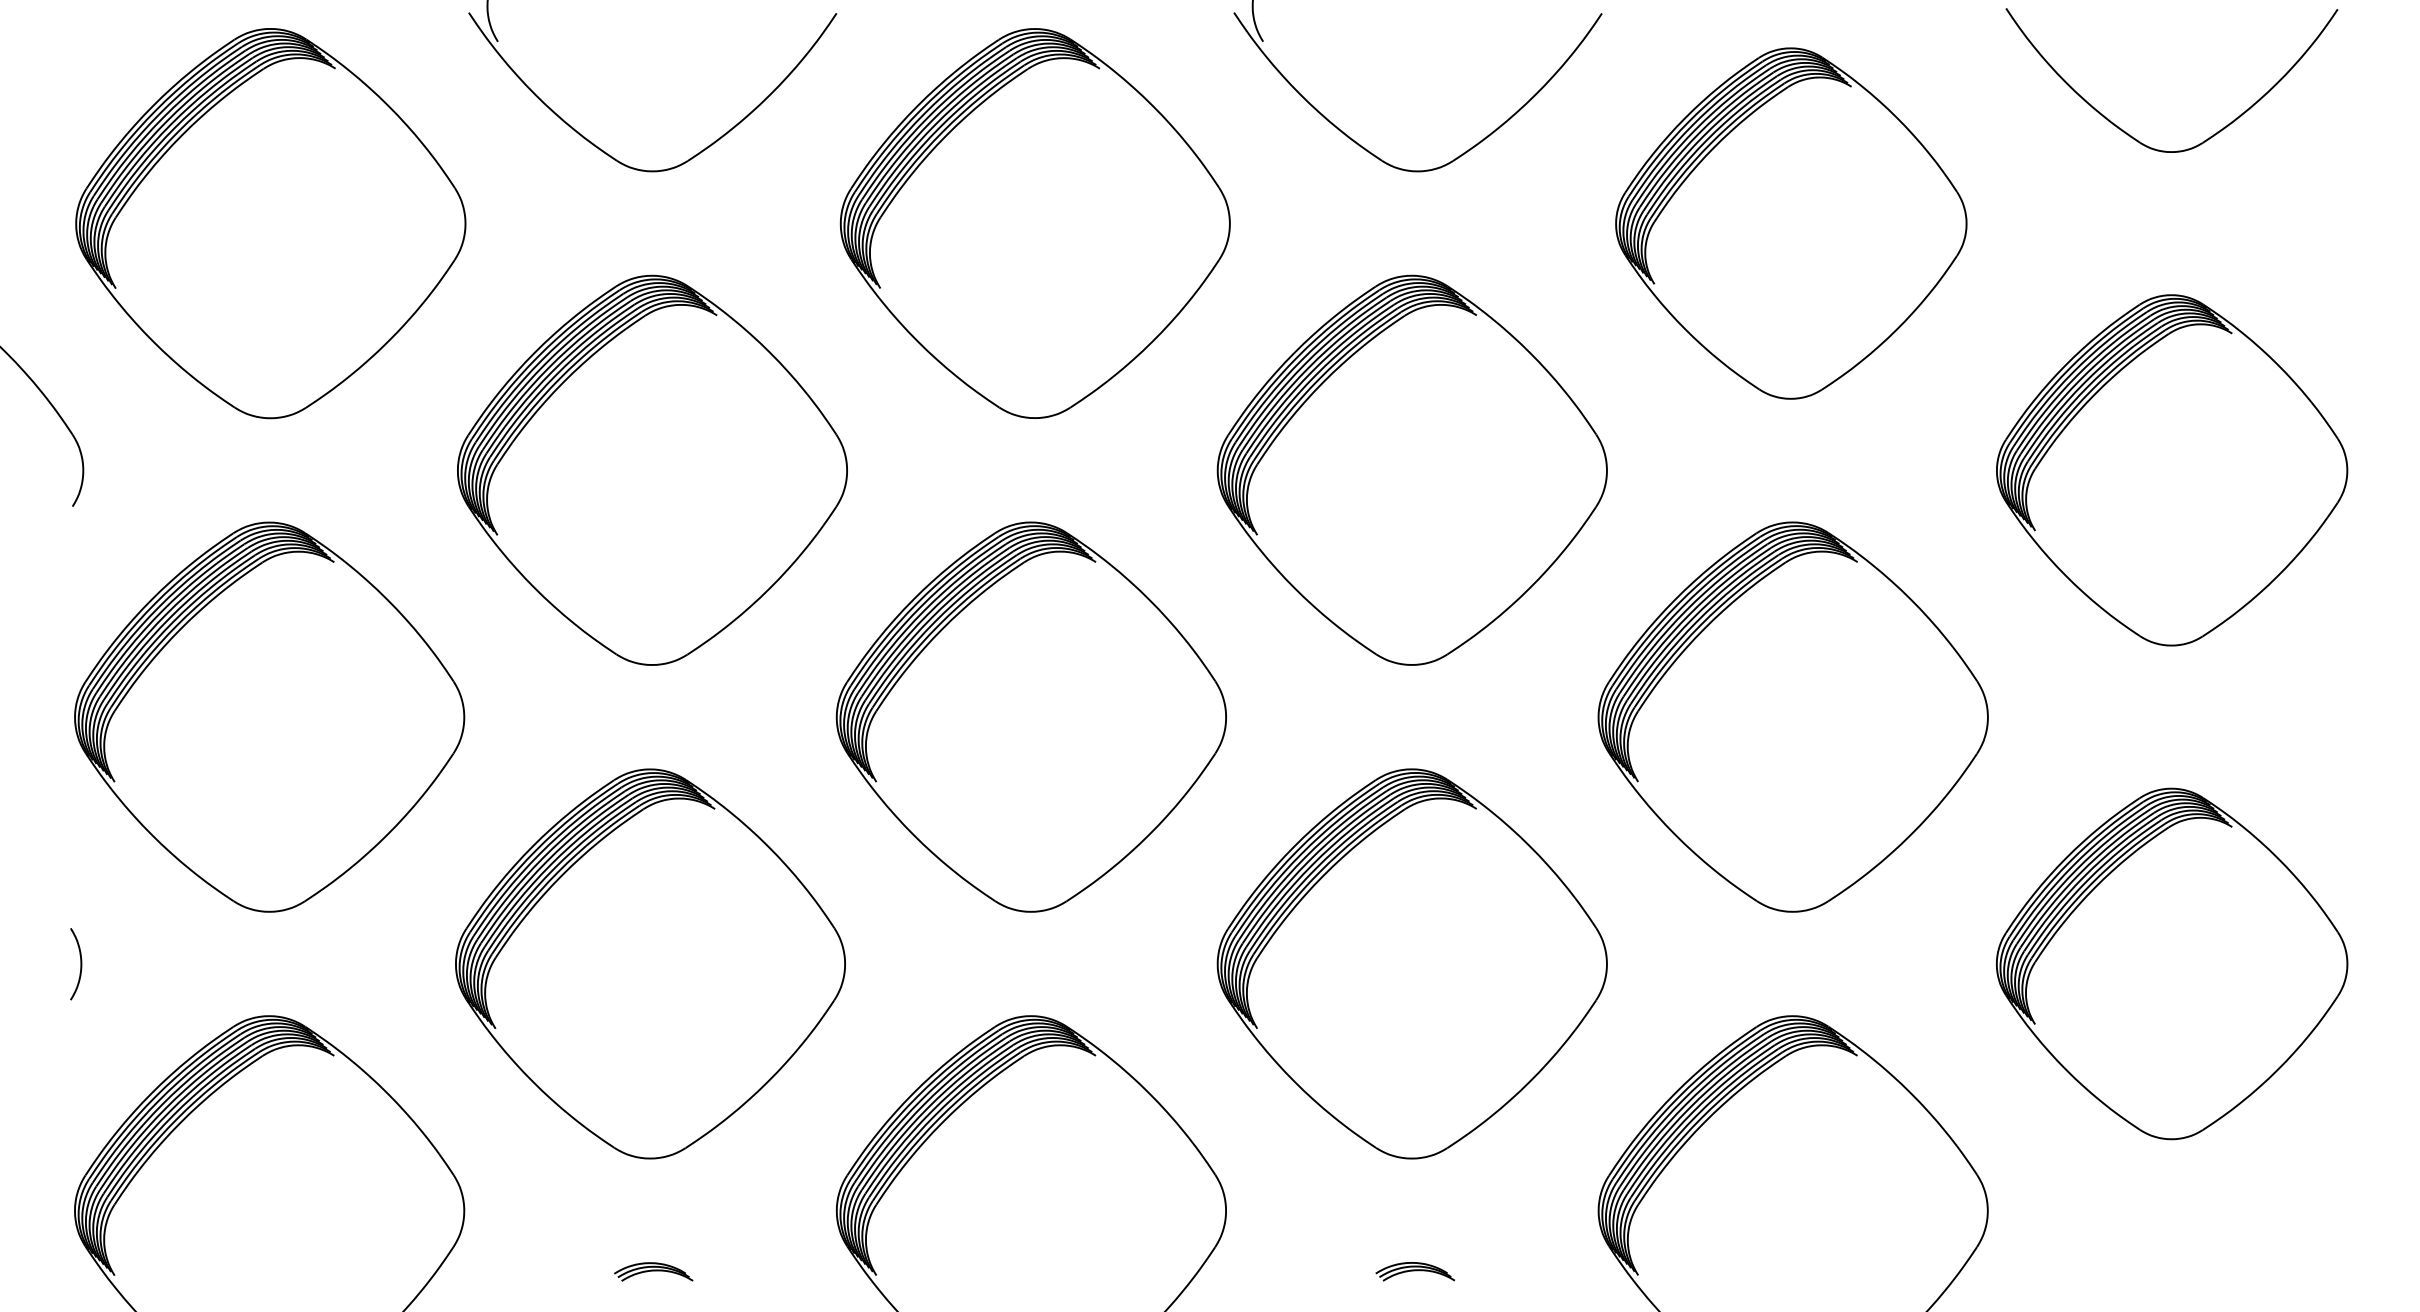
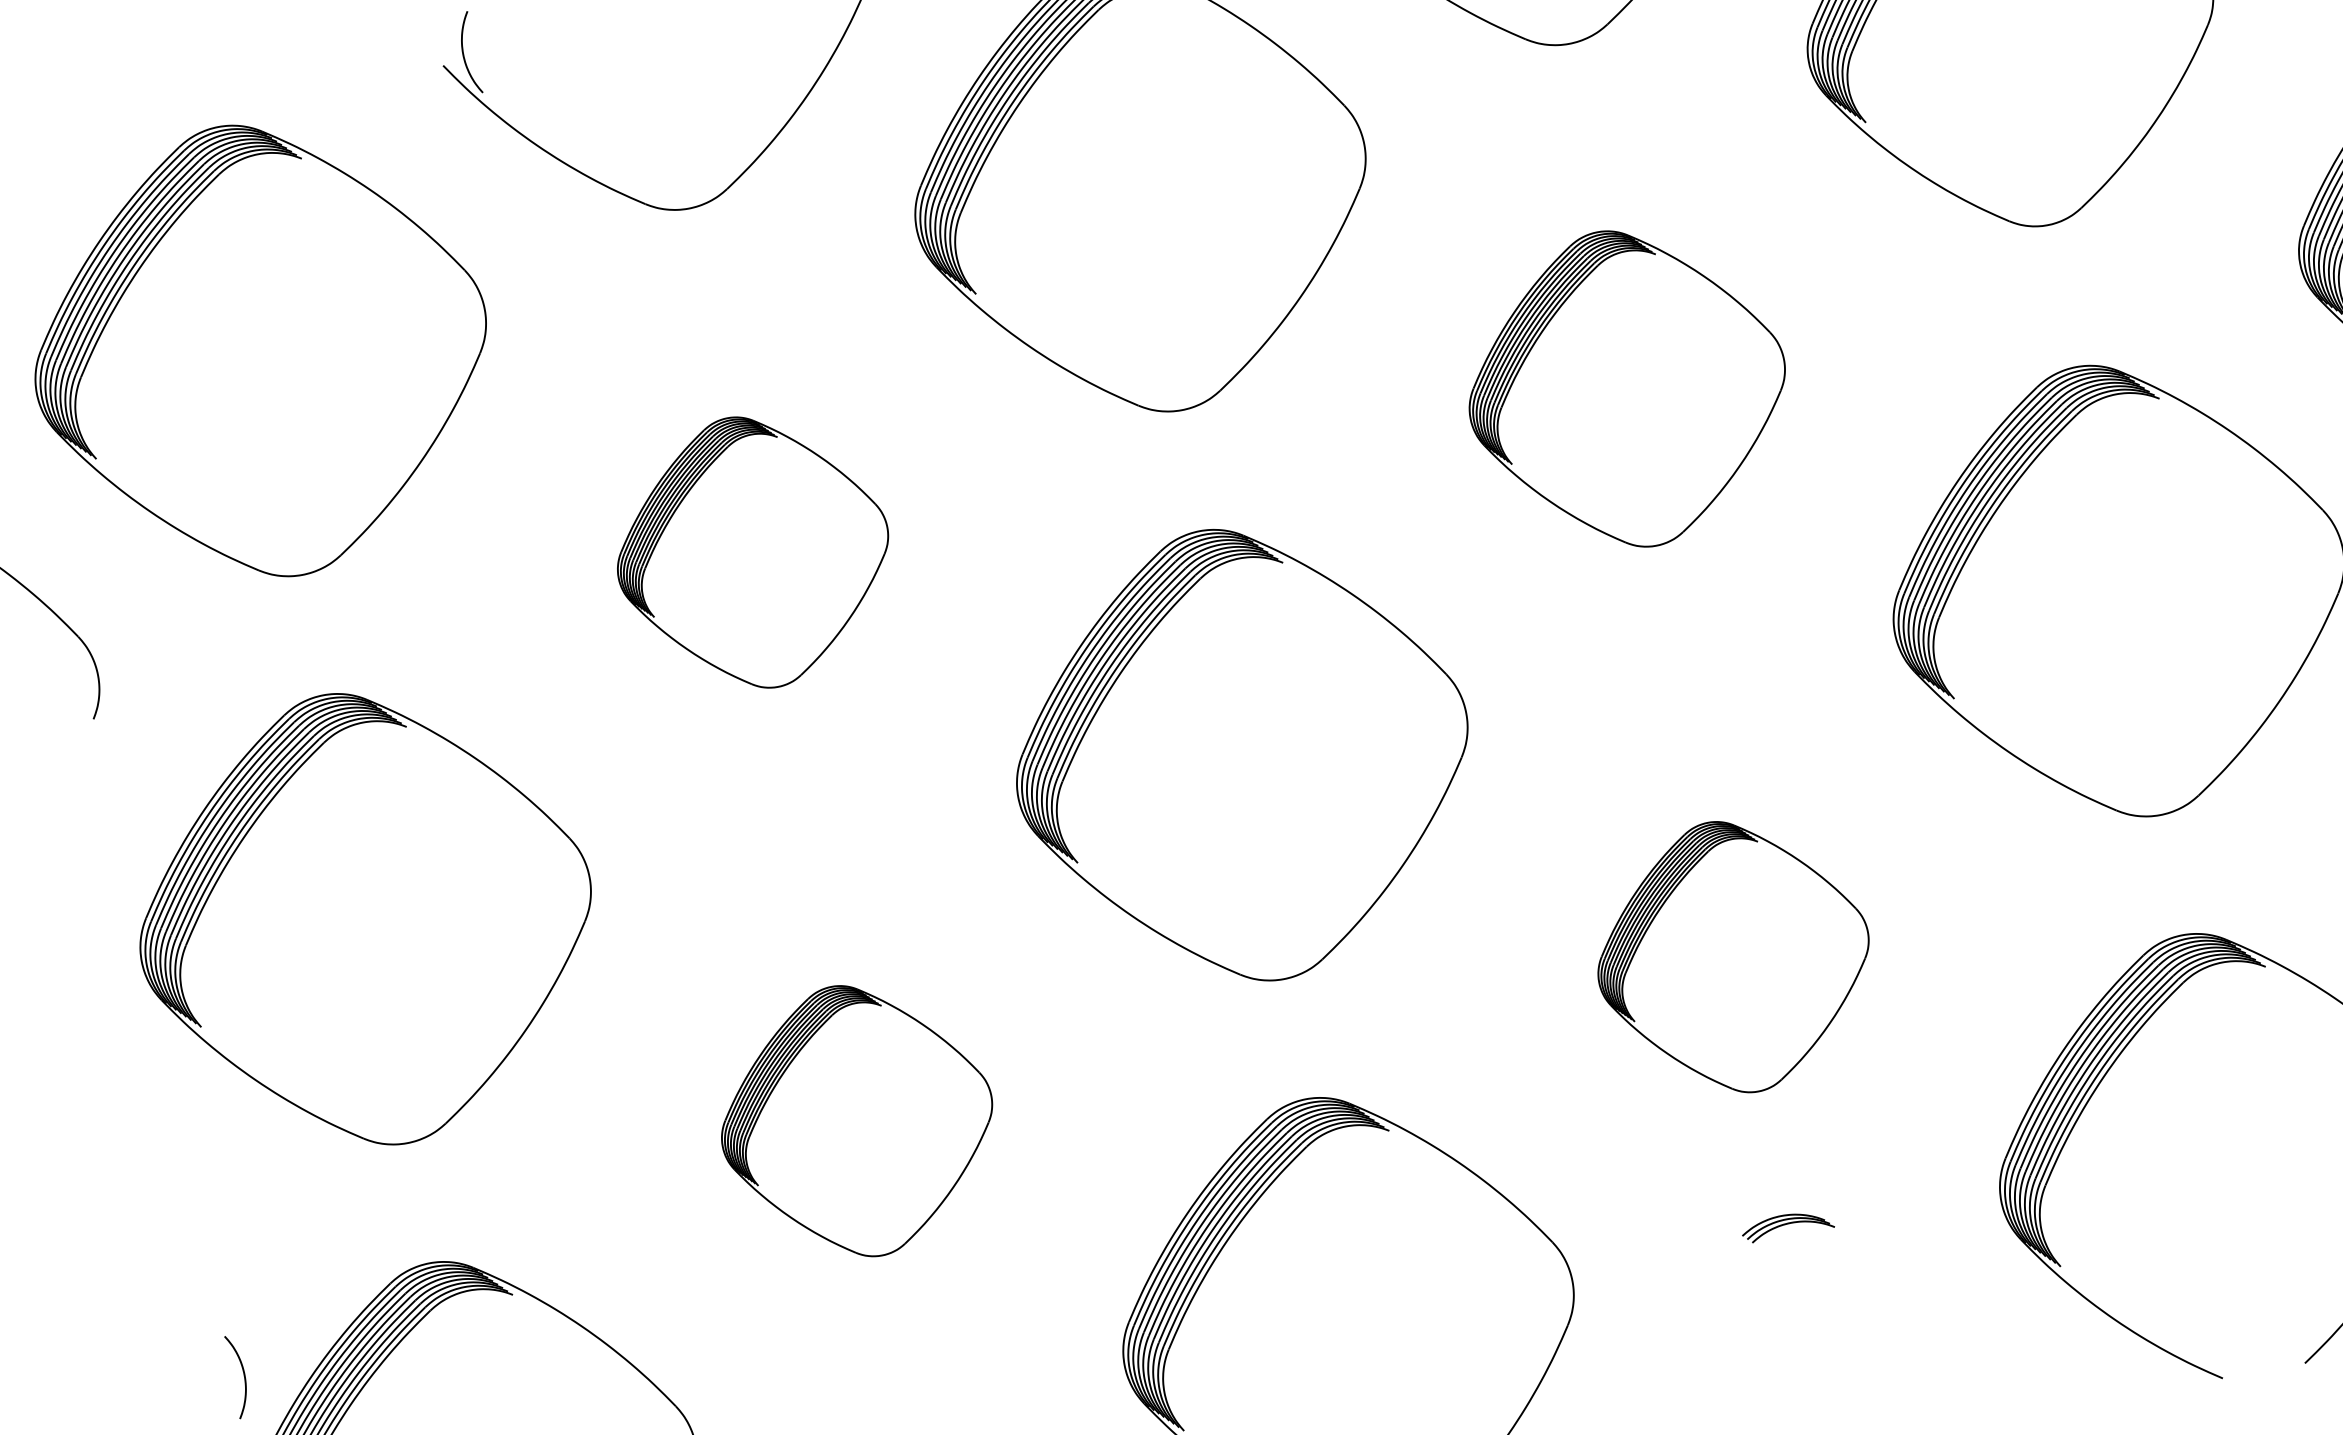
part: (652, 469) -> (752, 551), size x0.6
part: (1411, 469) -> (1626, 388), size x0.7
part: (650, 963) -> (856, 1120), size x0.6
part: (1411, 963) -> (1732, 956), size x0.6
curve: (80, 964) -> (243, 1375), moved
part: (1414, 1271) -> (1786, 1225), moved

